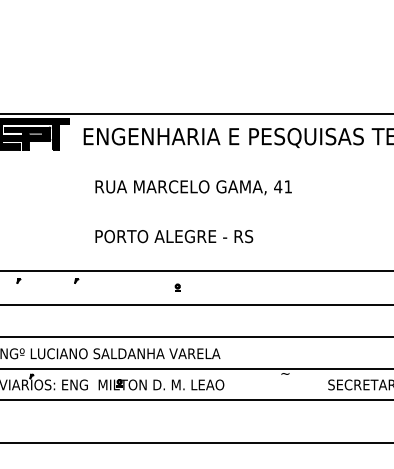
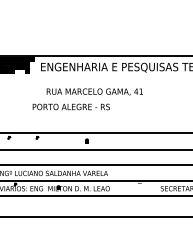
text: (172, 235) -> (70, 106), moved

